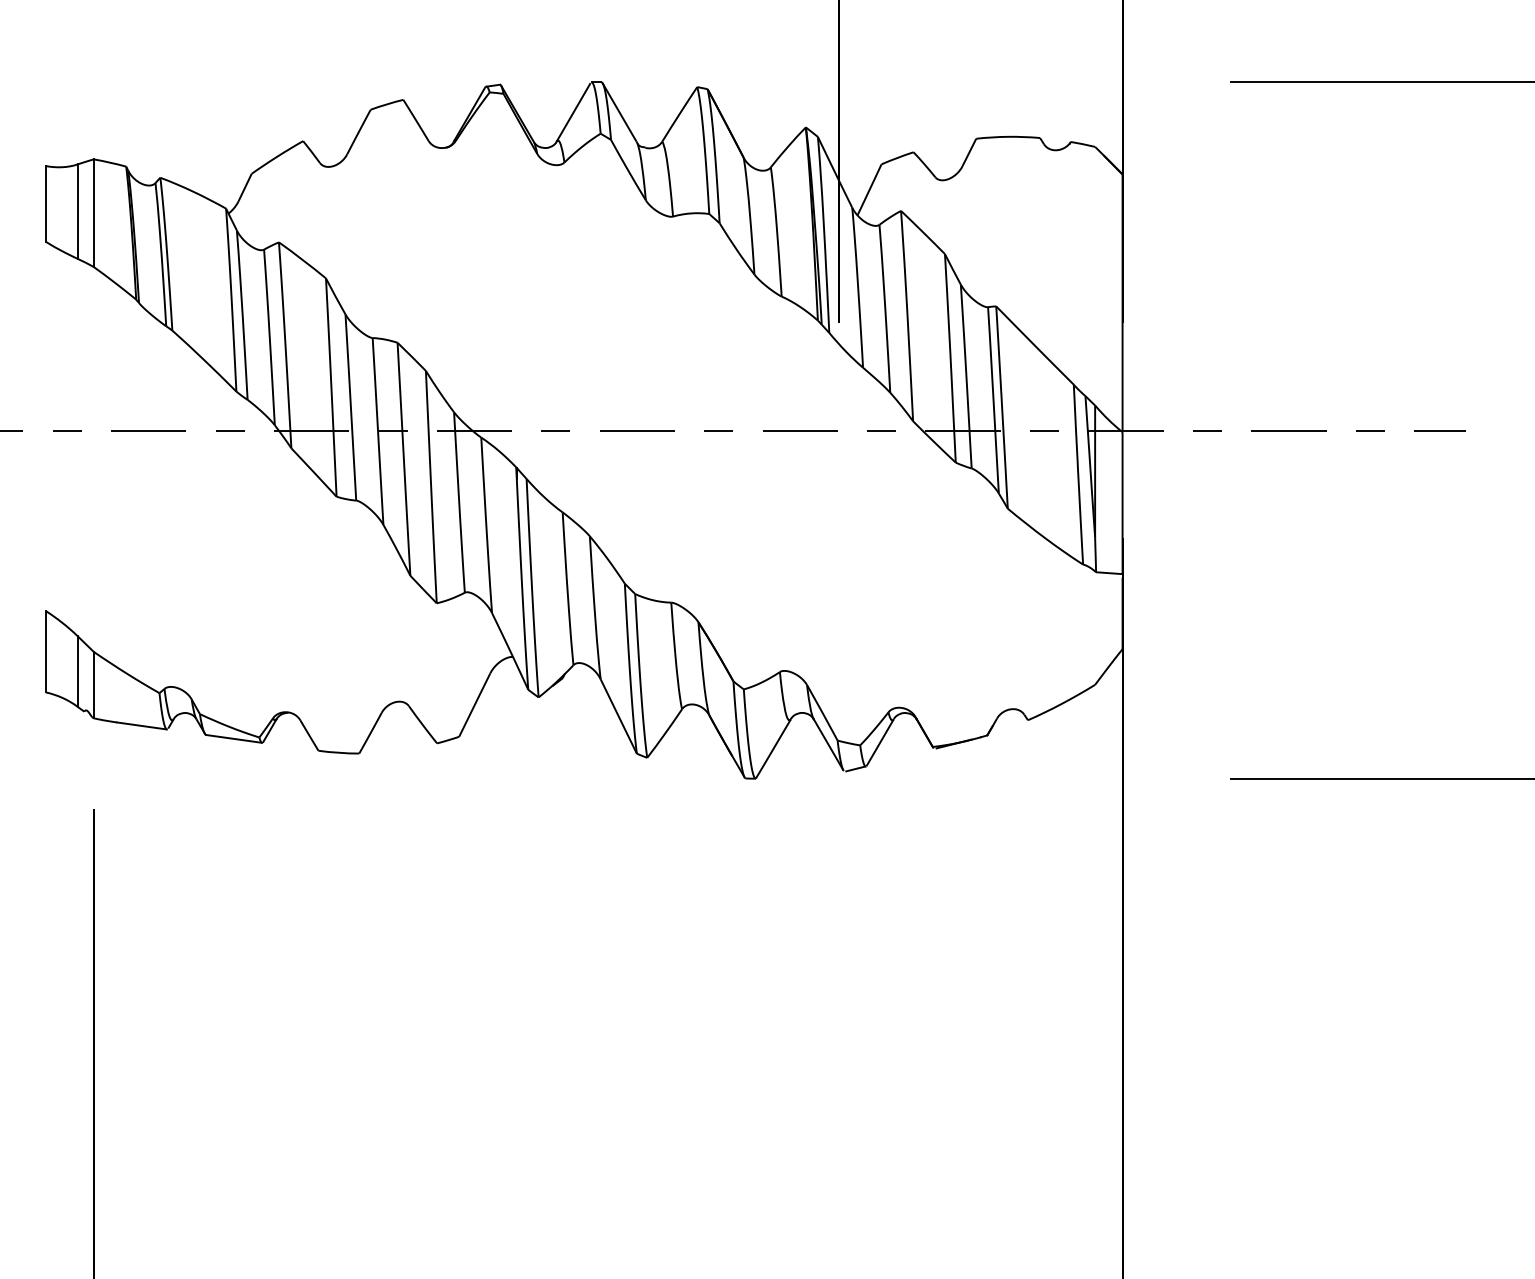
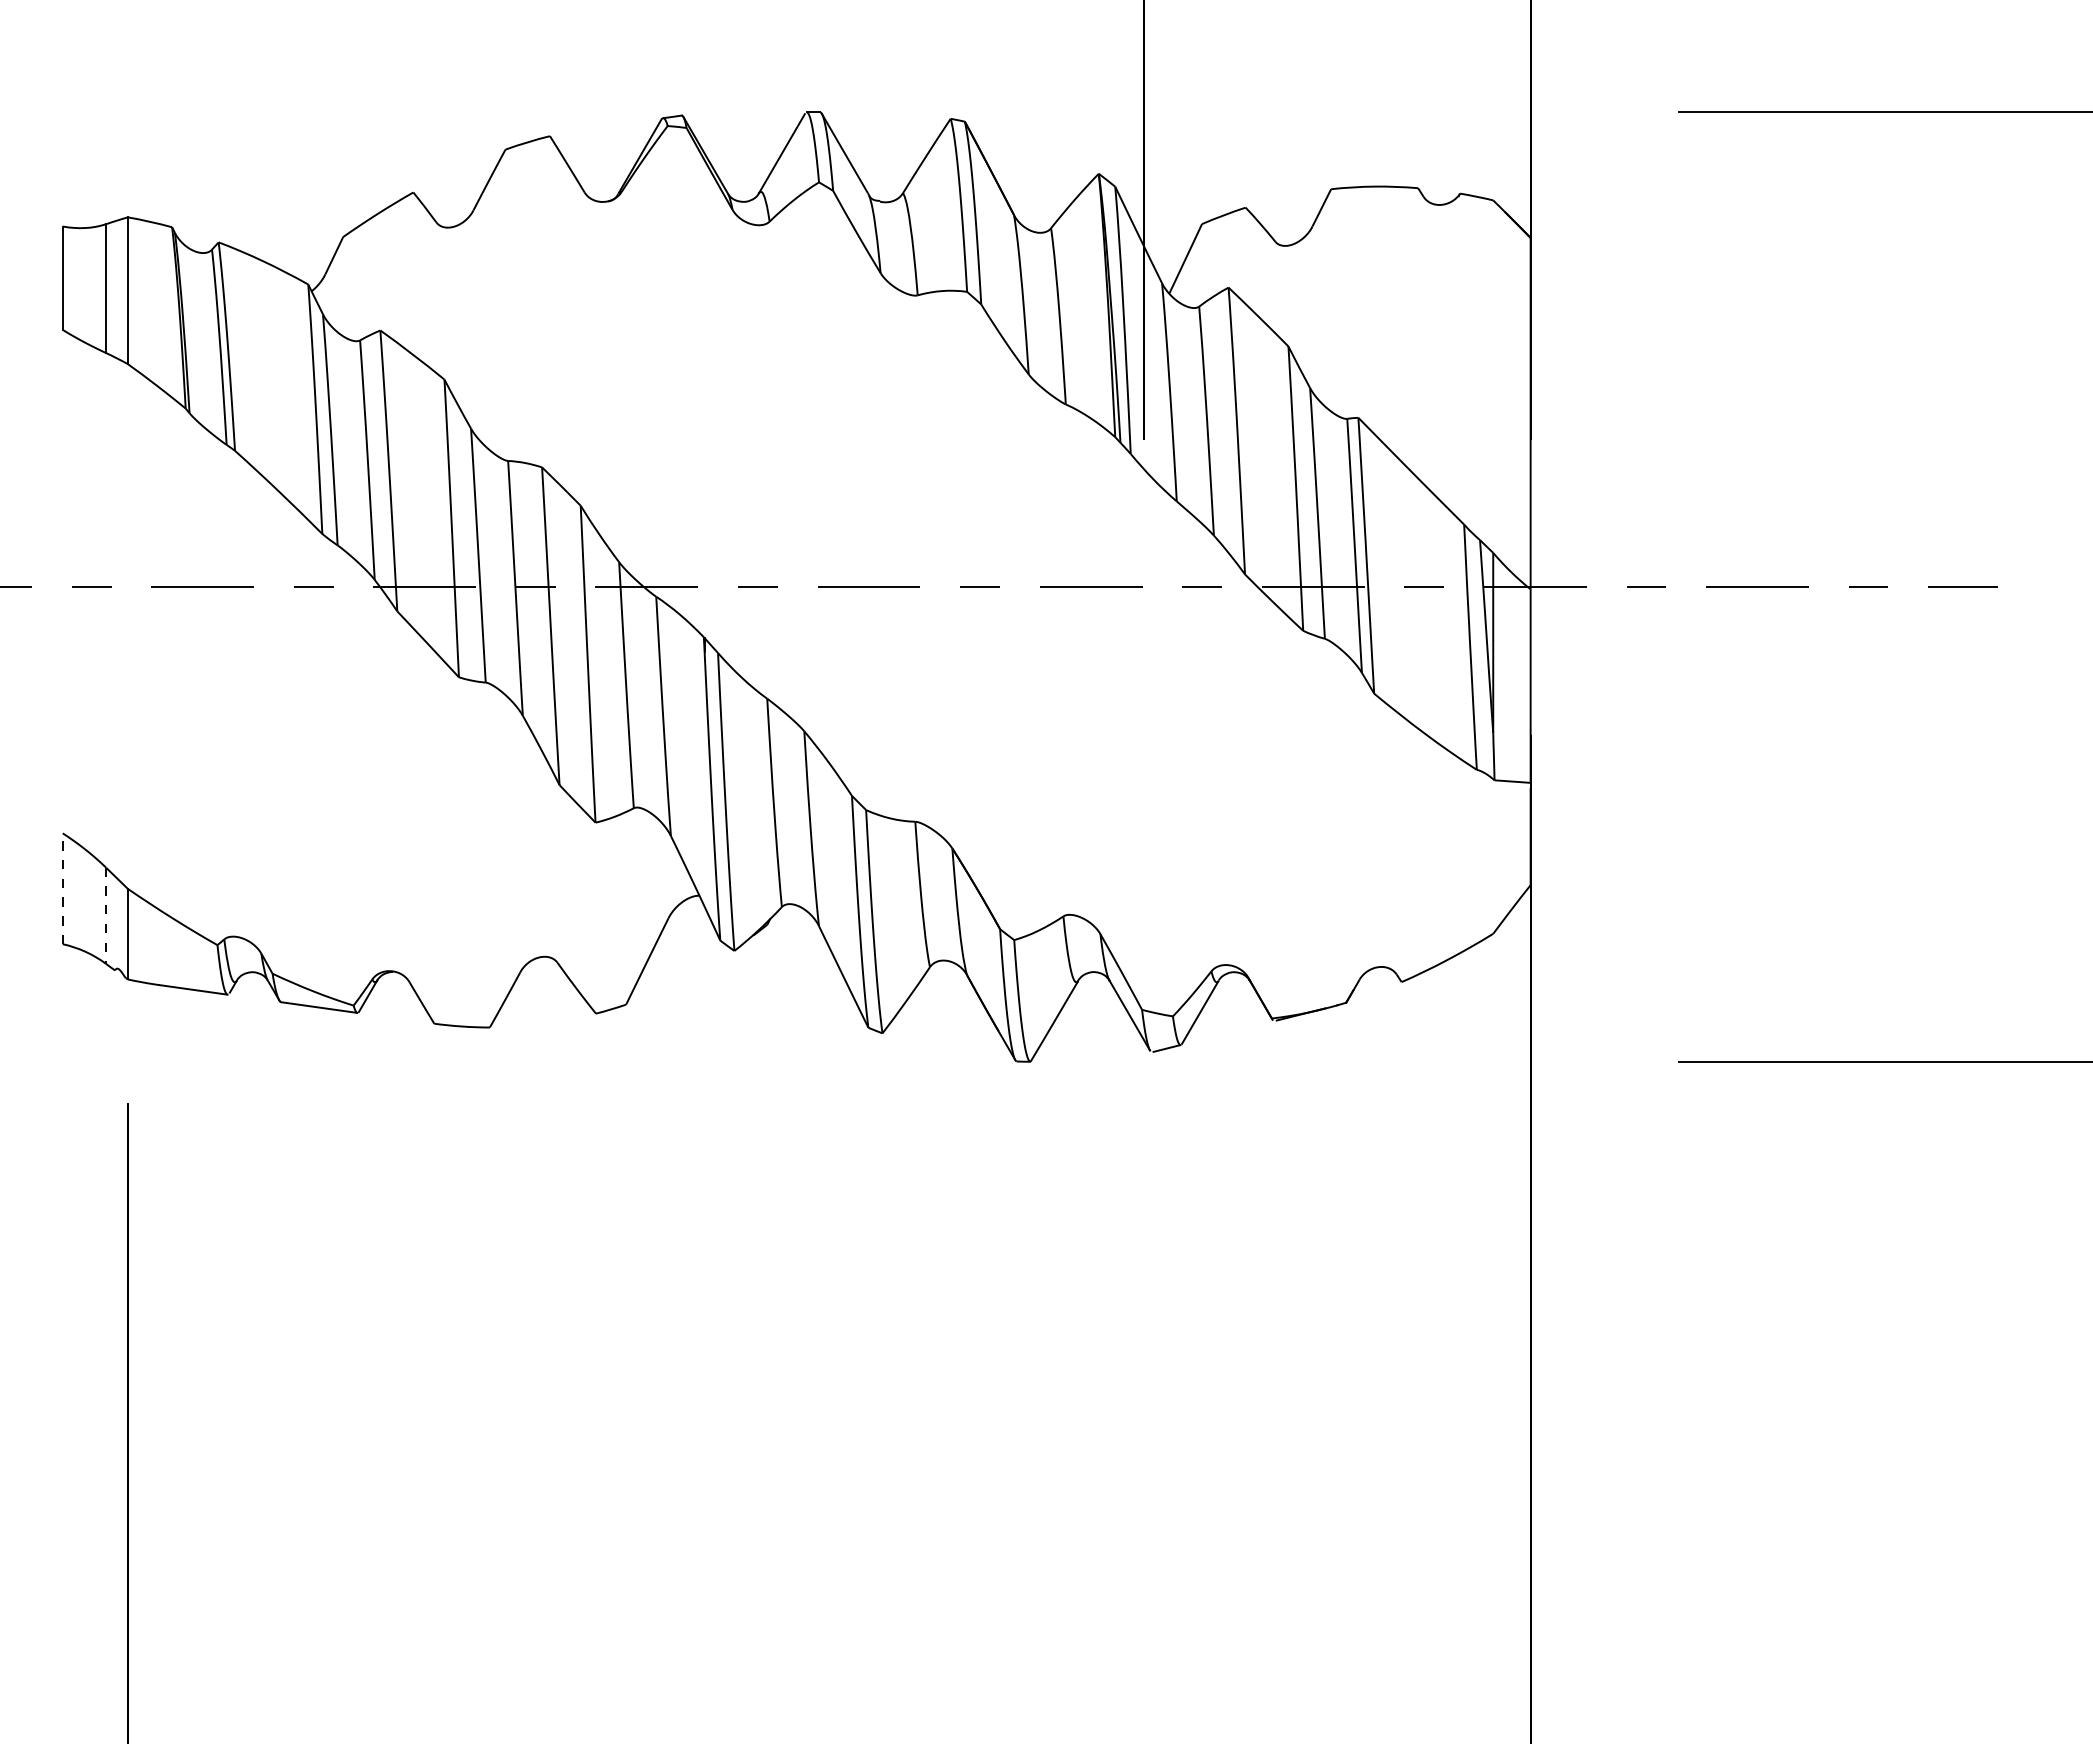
line: (45, 651) -> (62, 888), solid -> dashed
line: (78, 672) -> (106, 916), solid -> dashed

